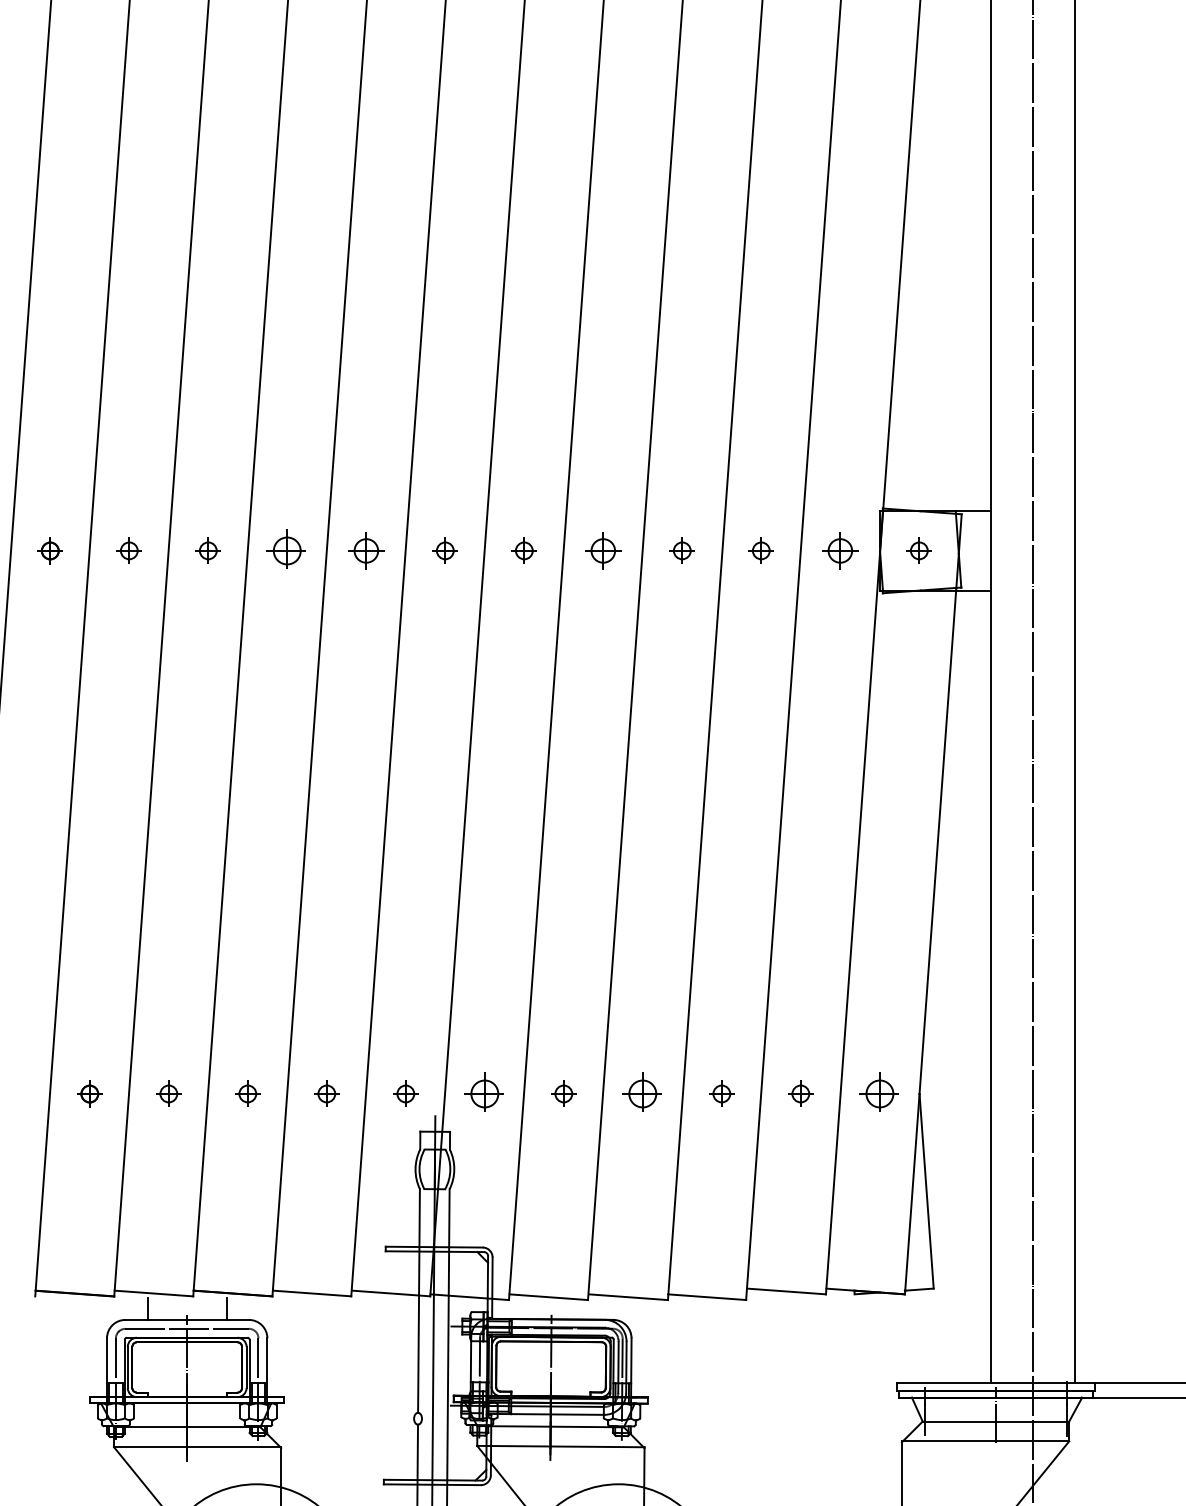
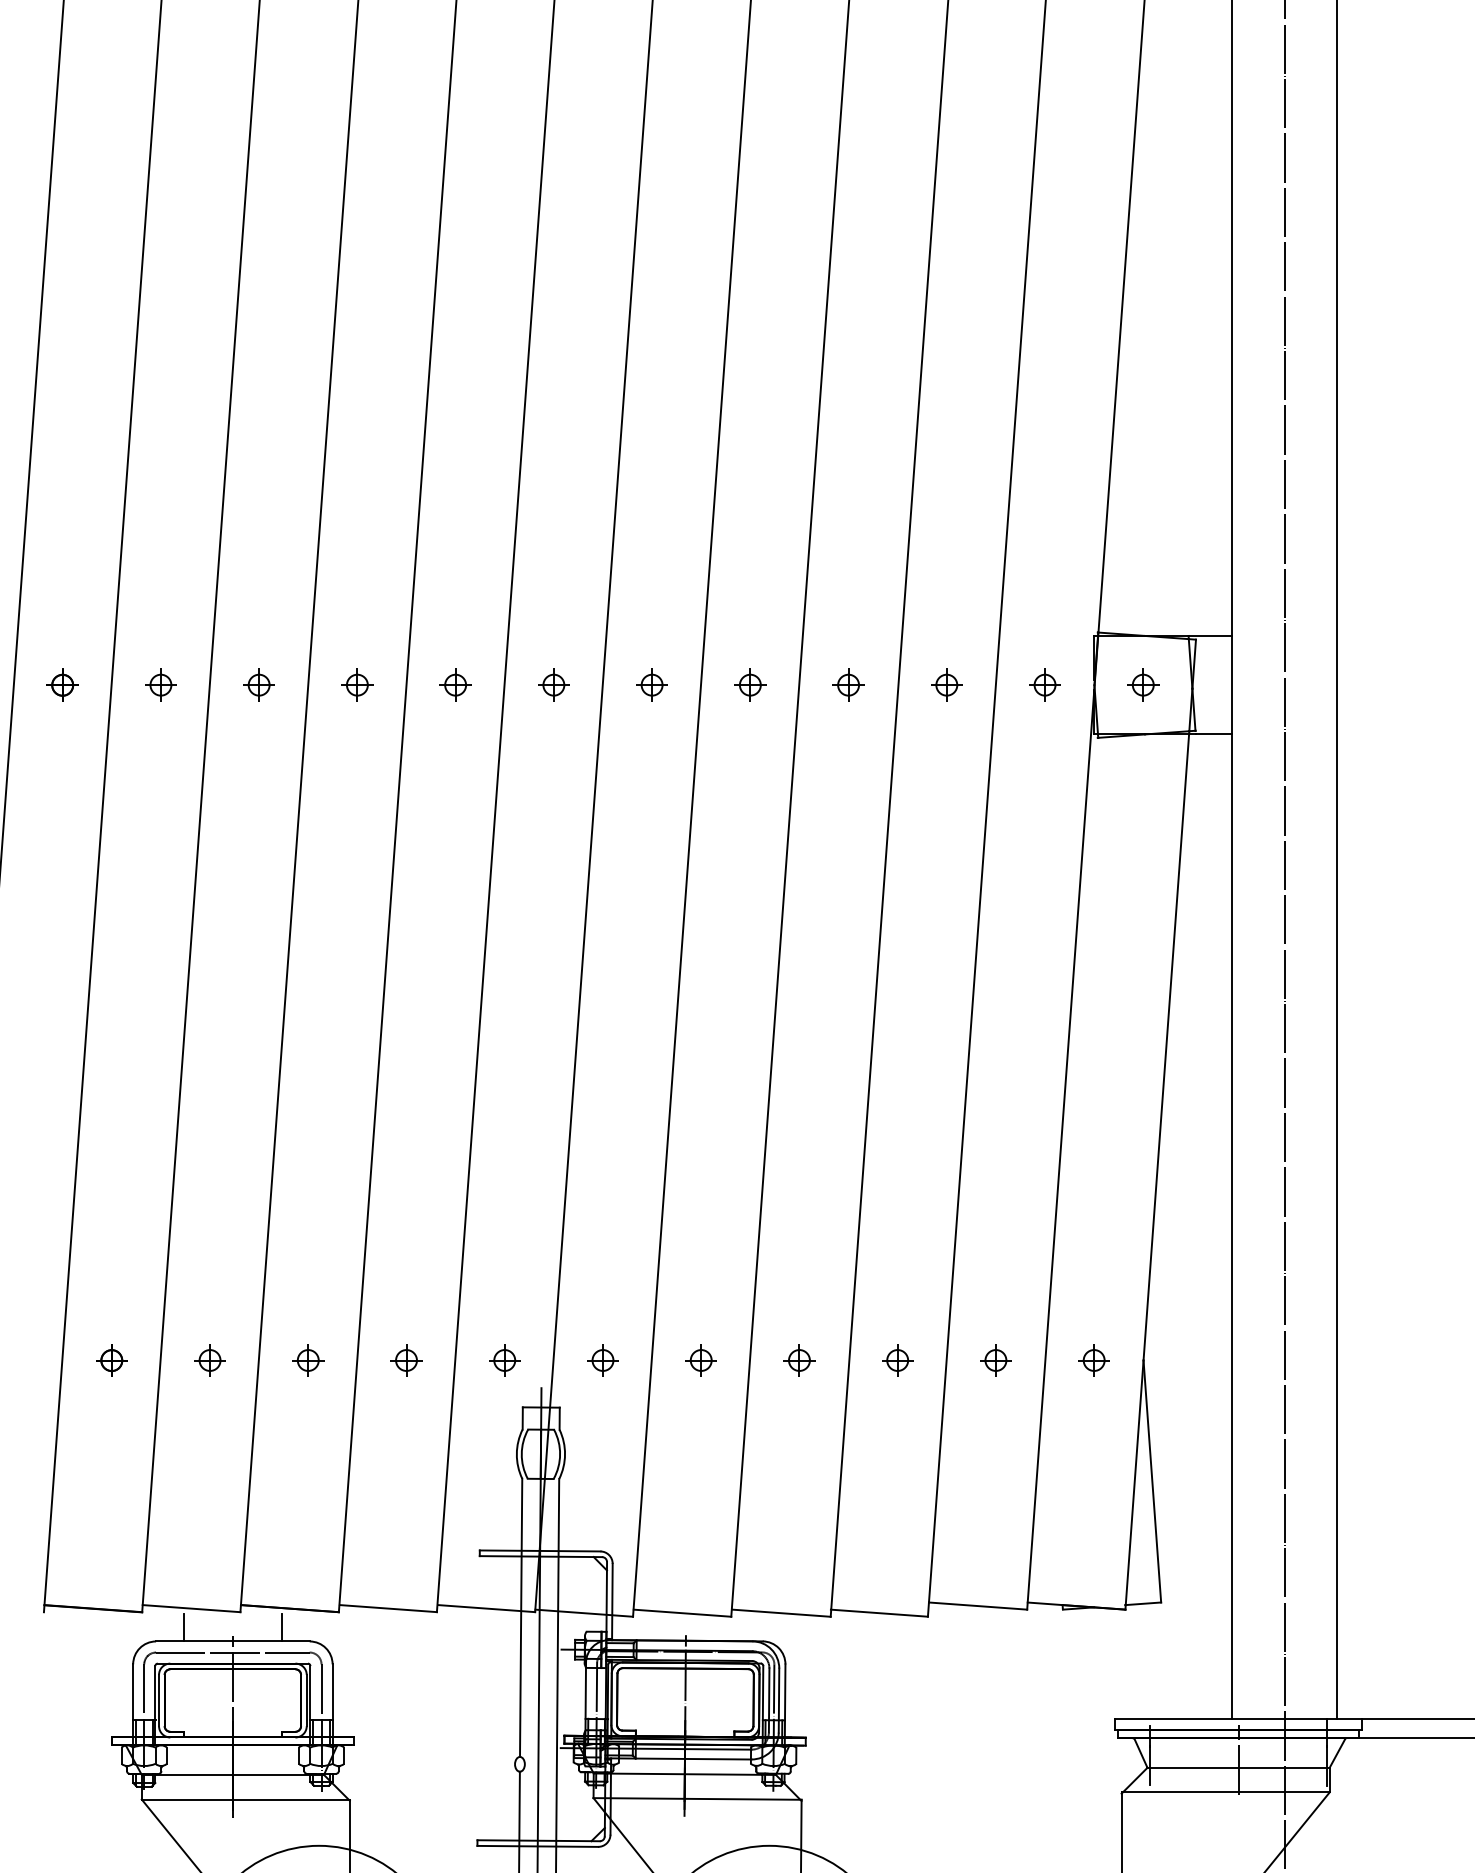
part: (287, 550) -> (357, 684), size x0.62
part: (366, 550) -> (455, 684), size x0.71
part: (603, 550) -> (750, 684), size x0.71
part: (839, 550) -> (1044, 684), size x0.71
part: (484, 1093) -> (602, 1360), size x0.62
part: (642, 1093) -> (799, 1360), size x0.62
part: (879, 1093) -> (1093, 1360), size x0.62

